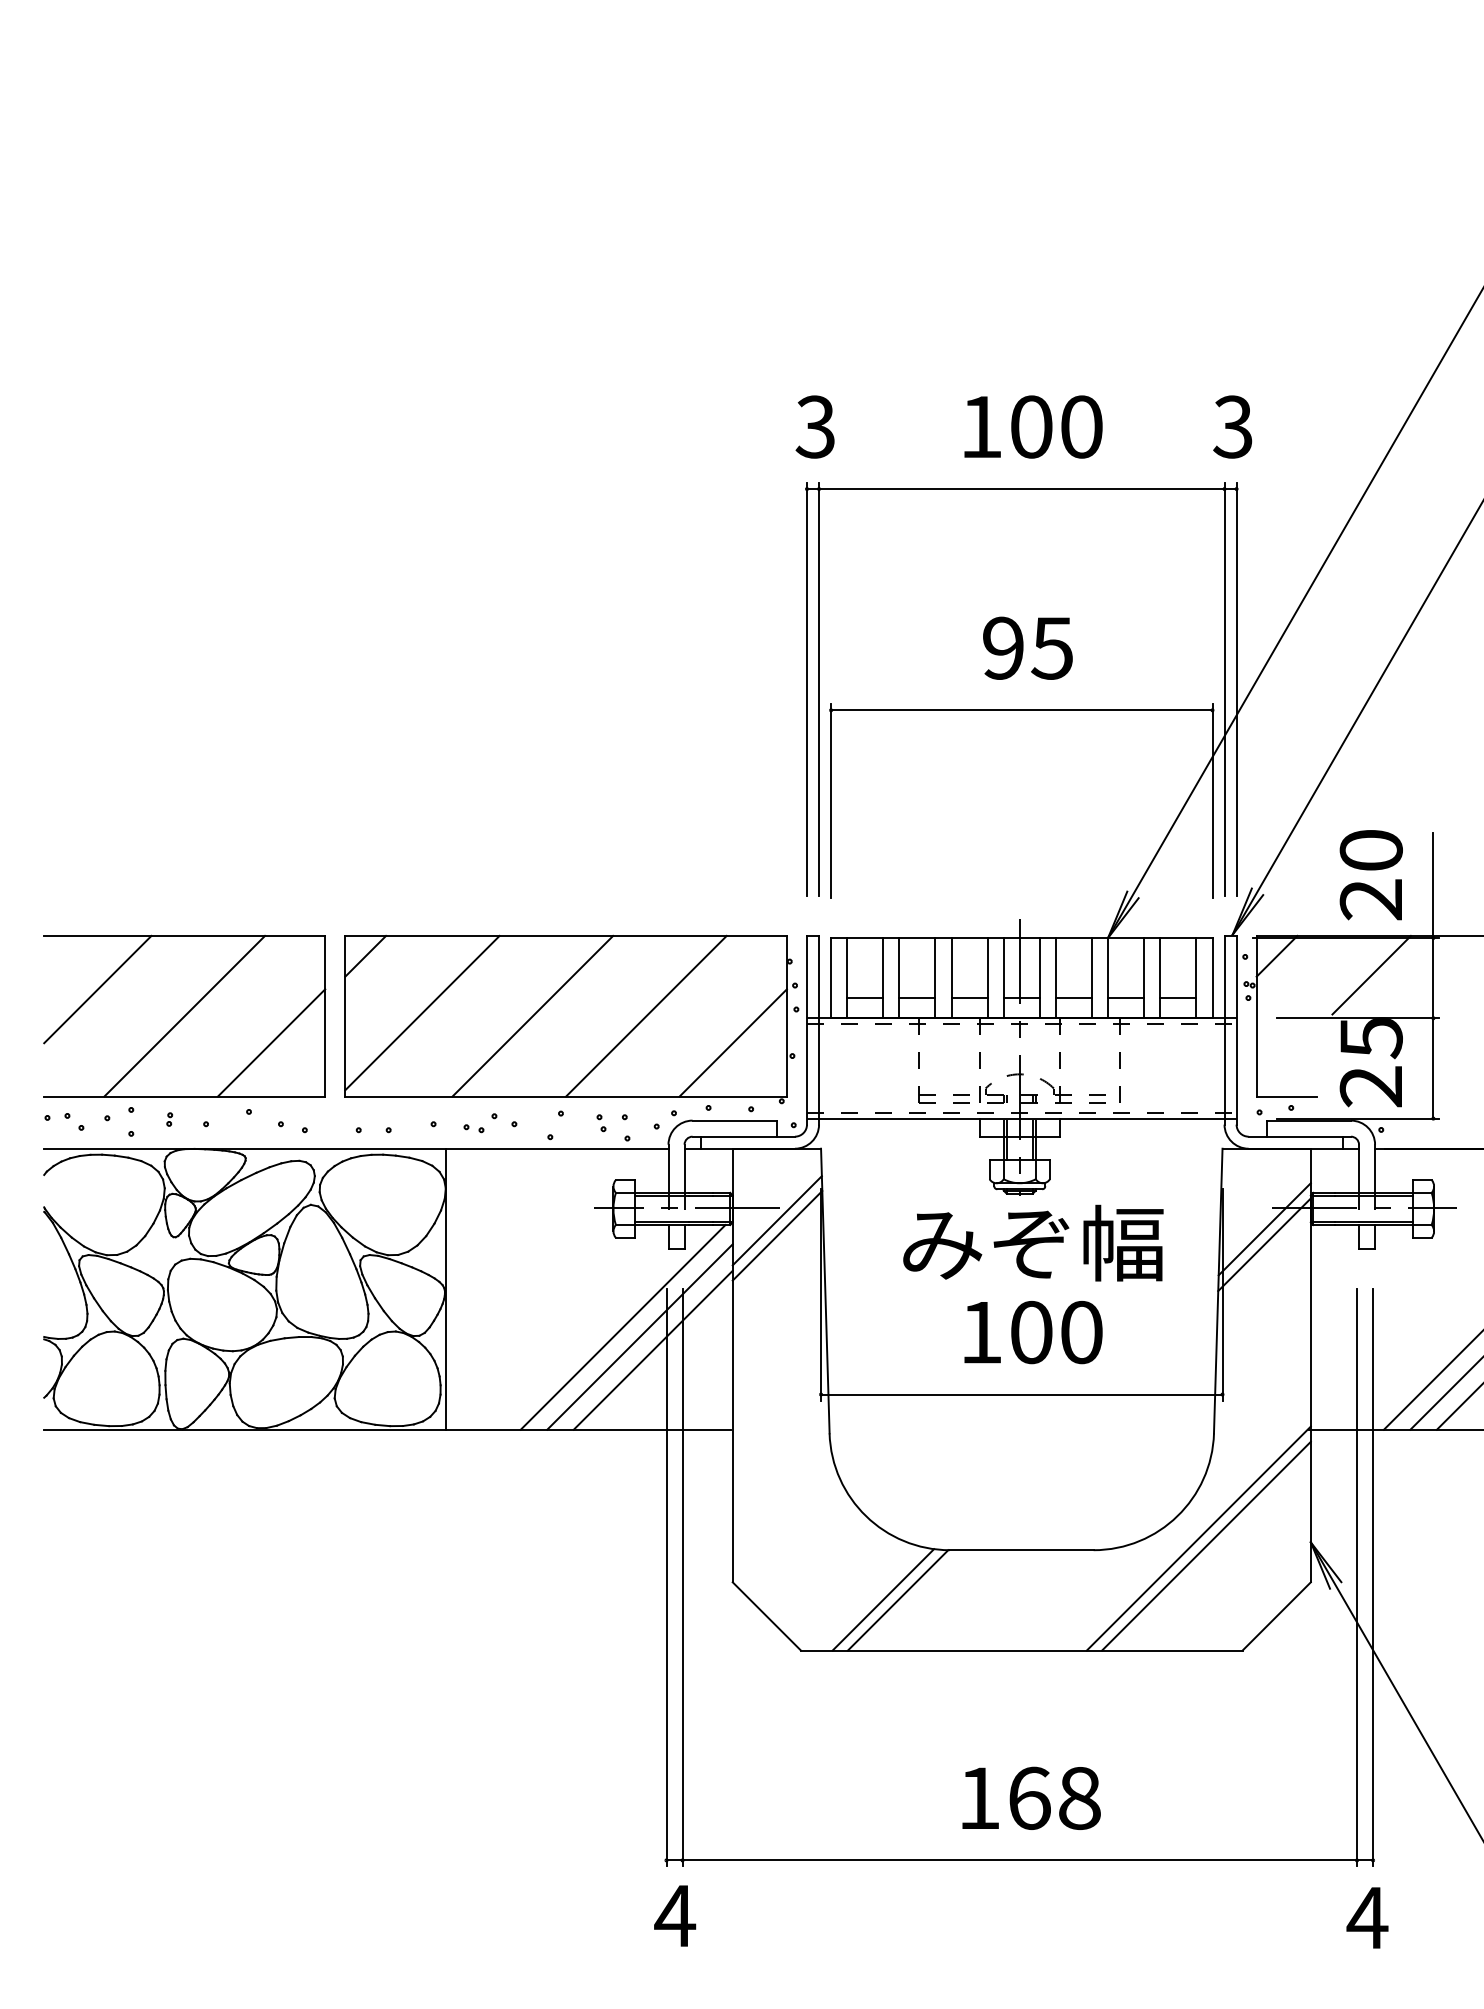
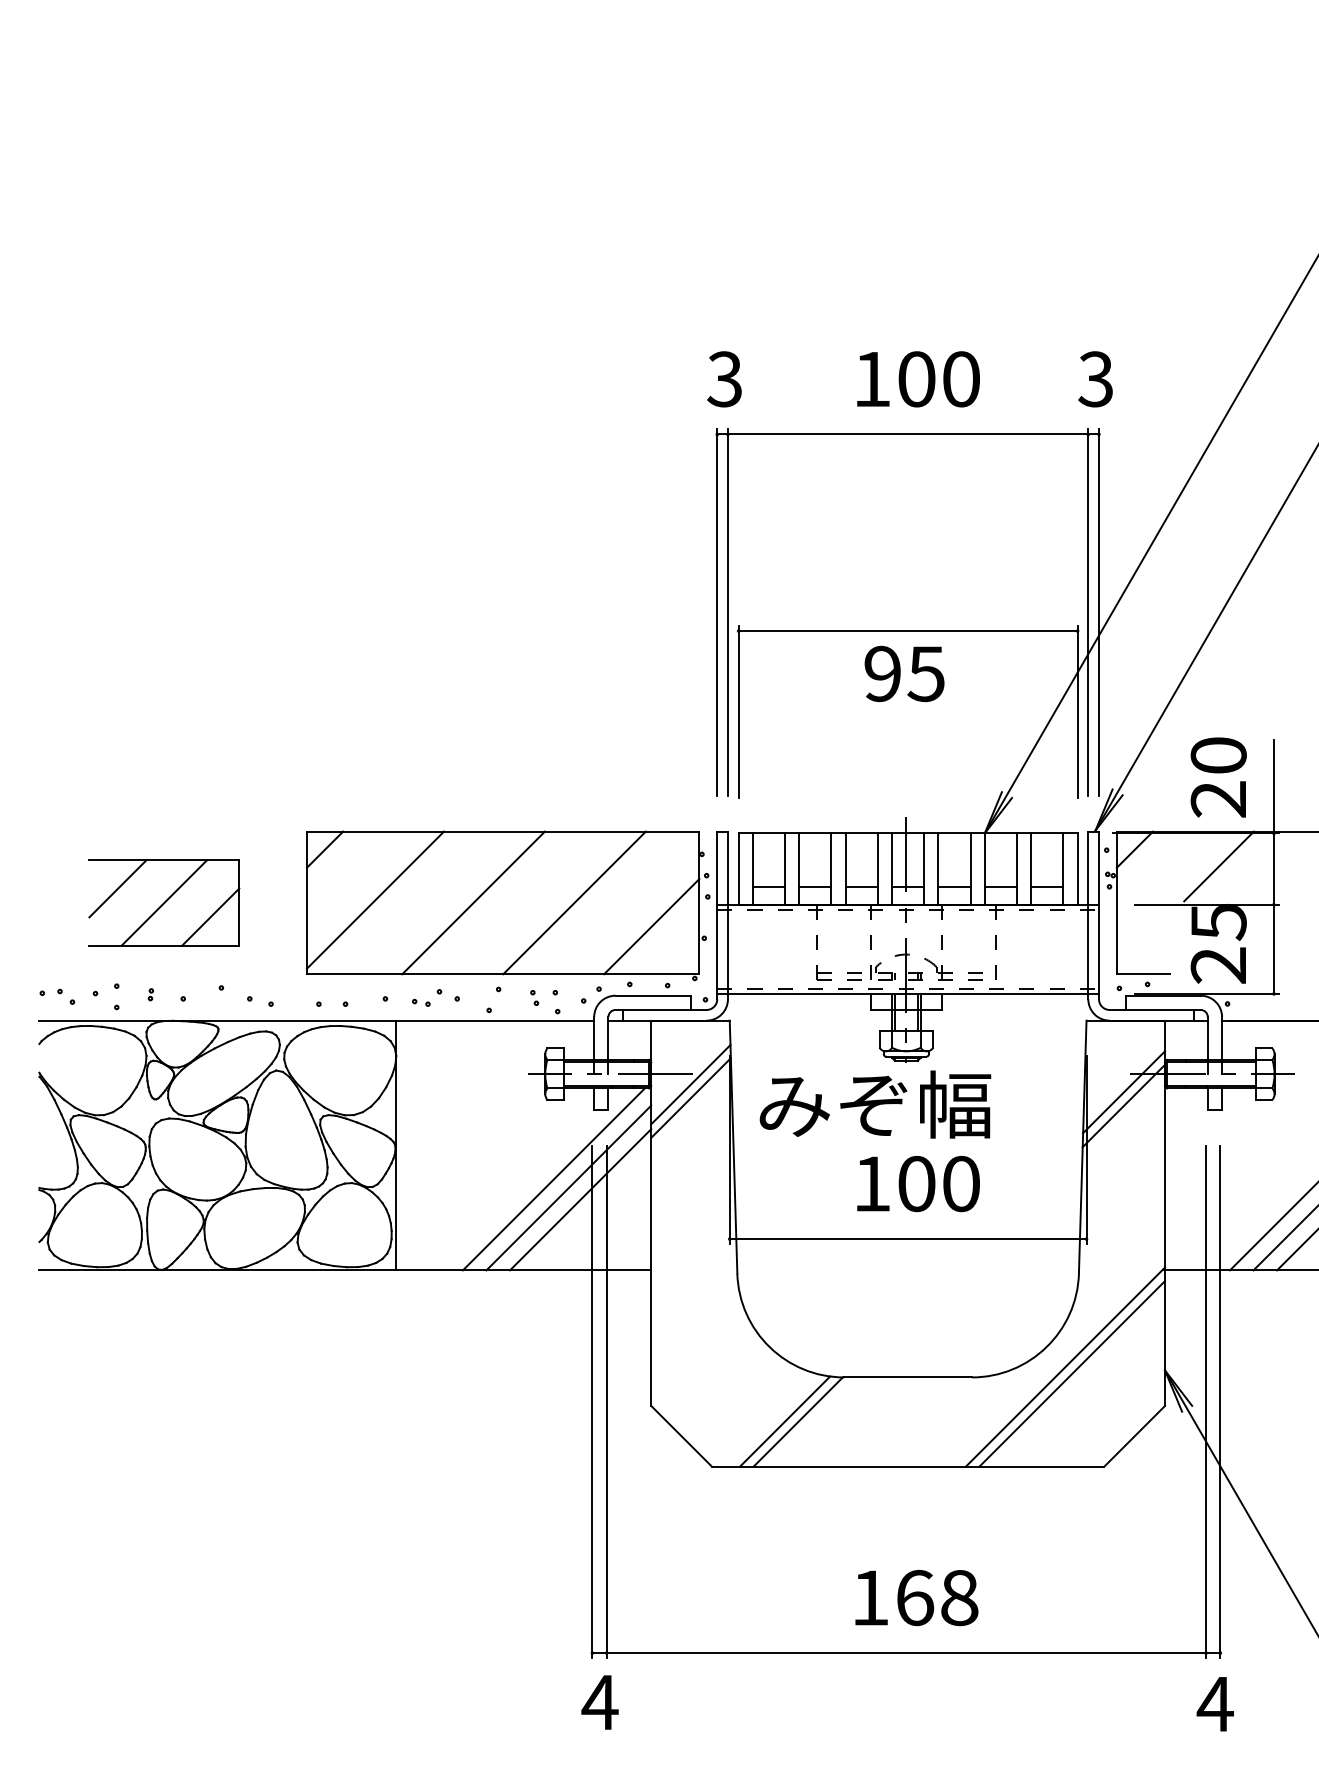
text: (1027, 647) -> (904, 673), moved
part: (184, 1015) -> (164, 902), size x0.6
text: (1033, 1243) -> (875, 1104), moved

